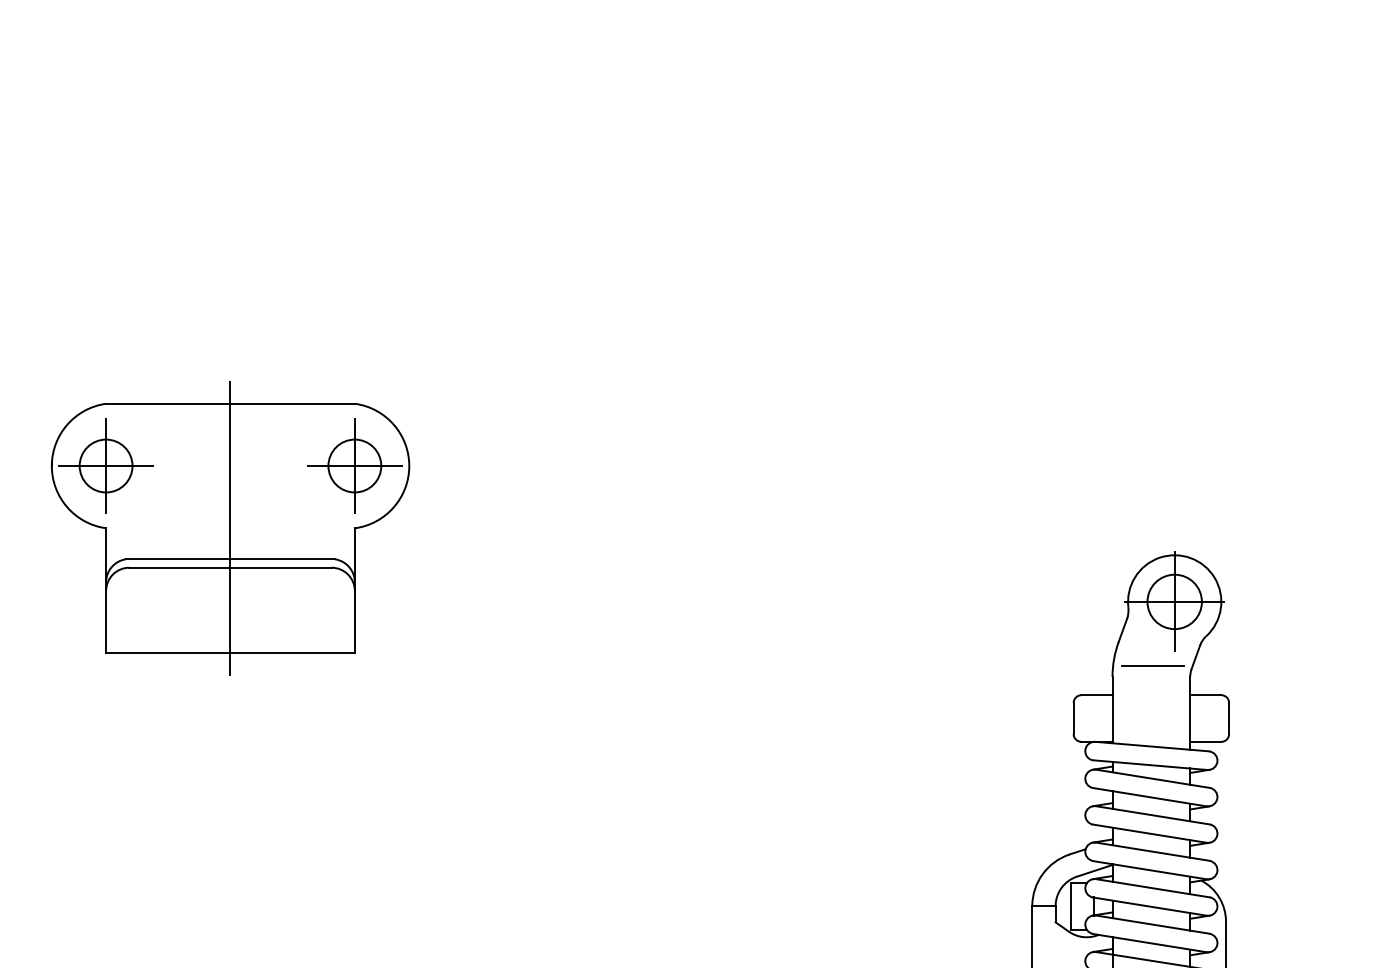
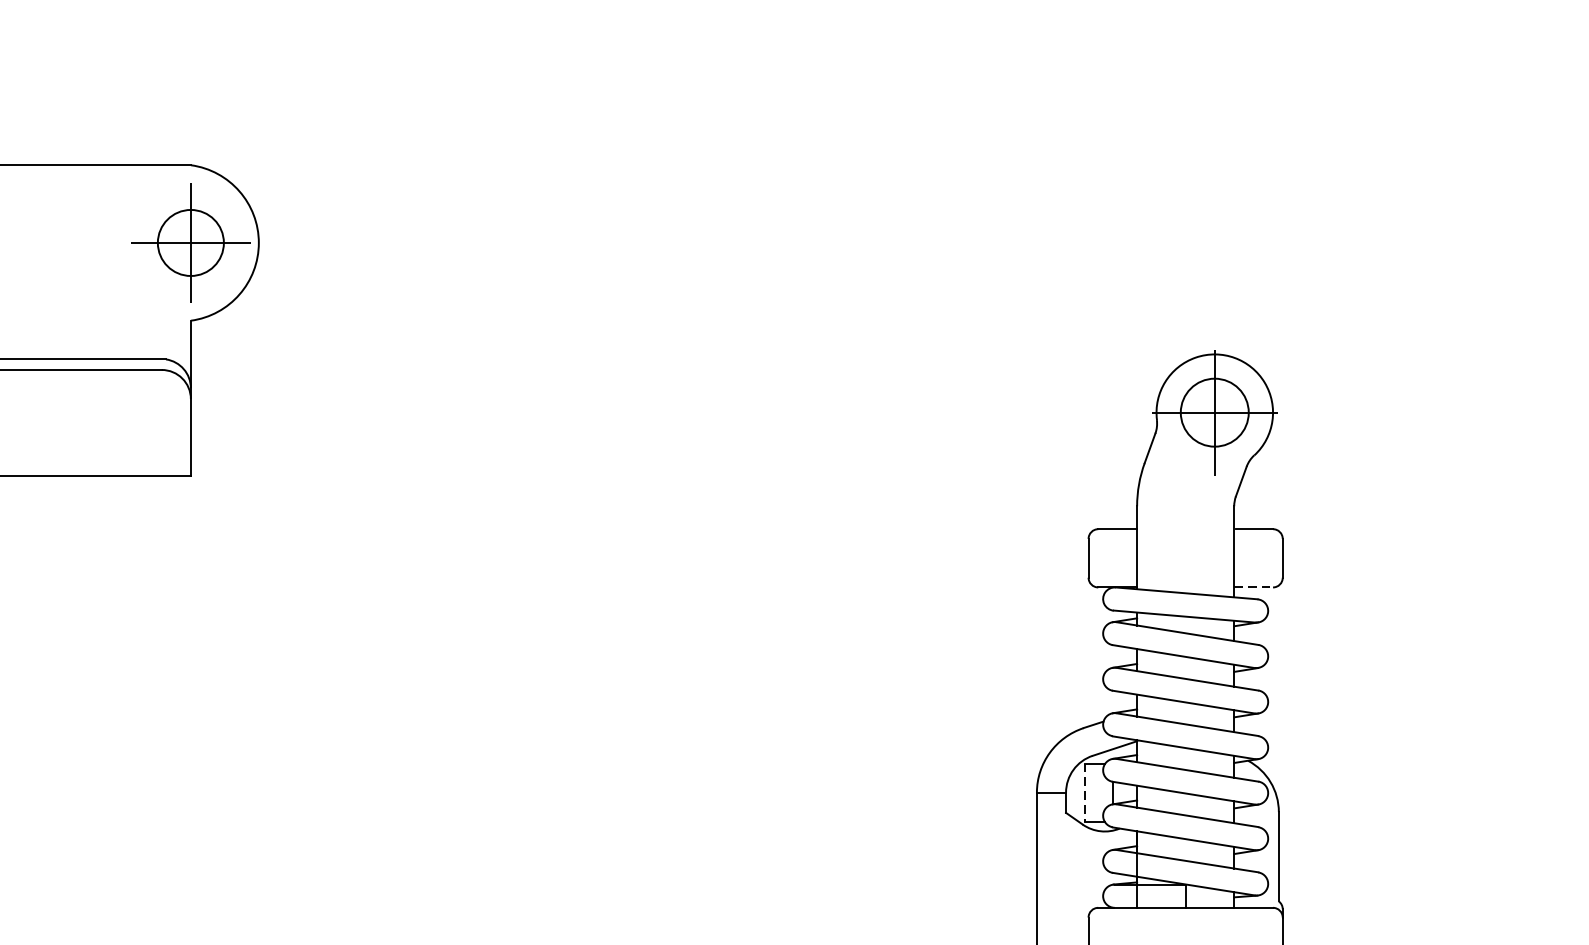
line: (230, 527) -> (35, 319), removed
line: (1152, 665) -> (1187, 492), removed
line: (1205, 741) -> (1253, 587), solid -> dashed
line: (1071, 906) -> (1085, 793), solid -> dashed

